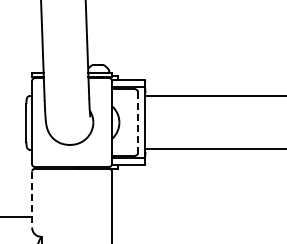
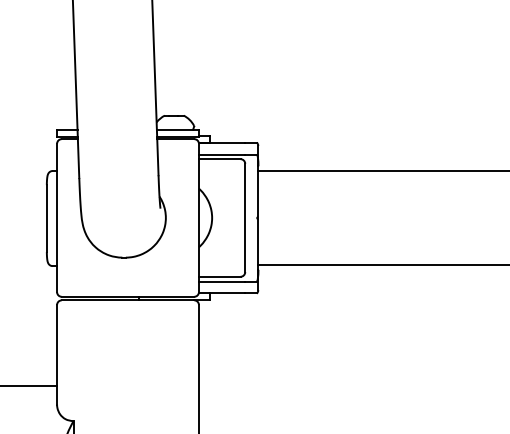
line: (138, 123) -> (246, 219), dashed -> solid
line: (32, 199) -> (57, 354), dashed -> solid

